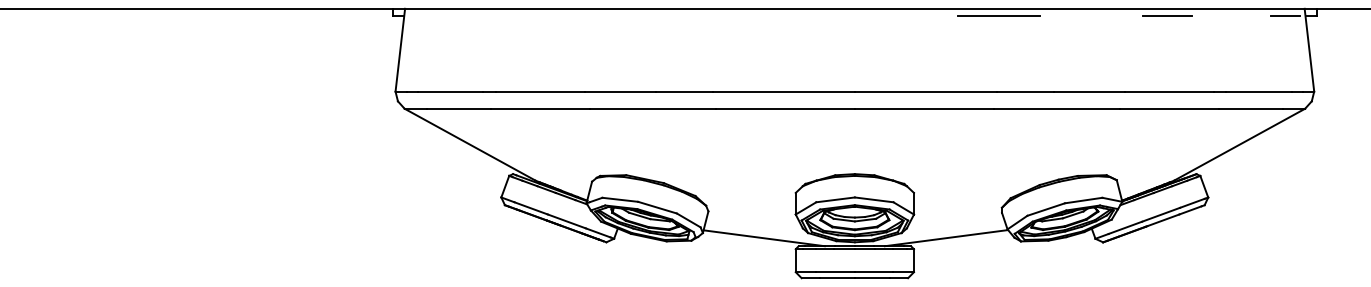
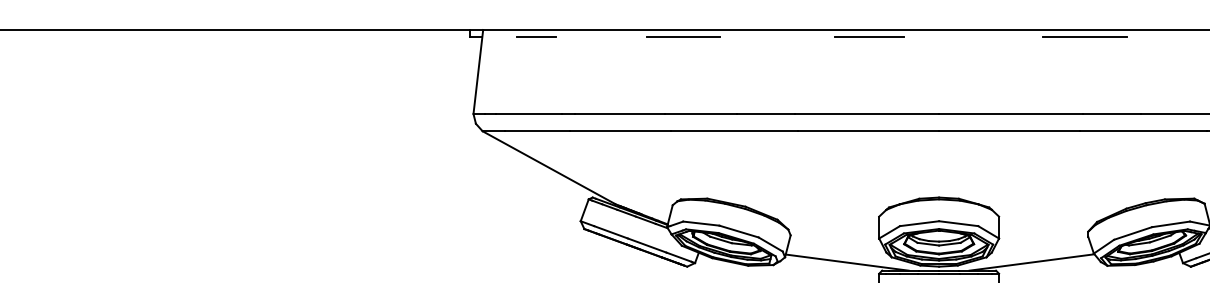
line: (457, 16) -> (536, 37), added
line: (602, 16) -> (683, 37), added
line: (786, 16) -> (869, 37), added

